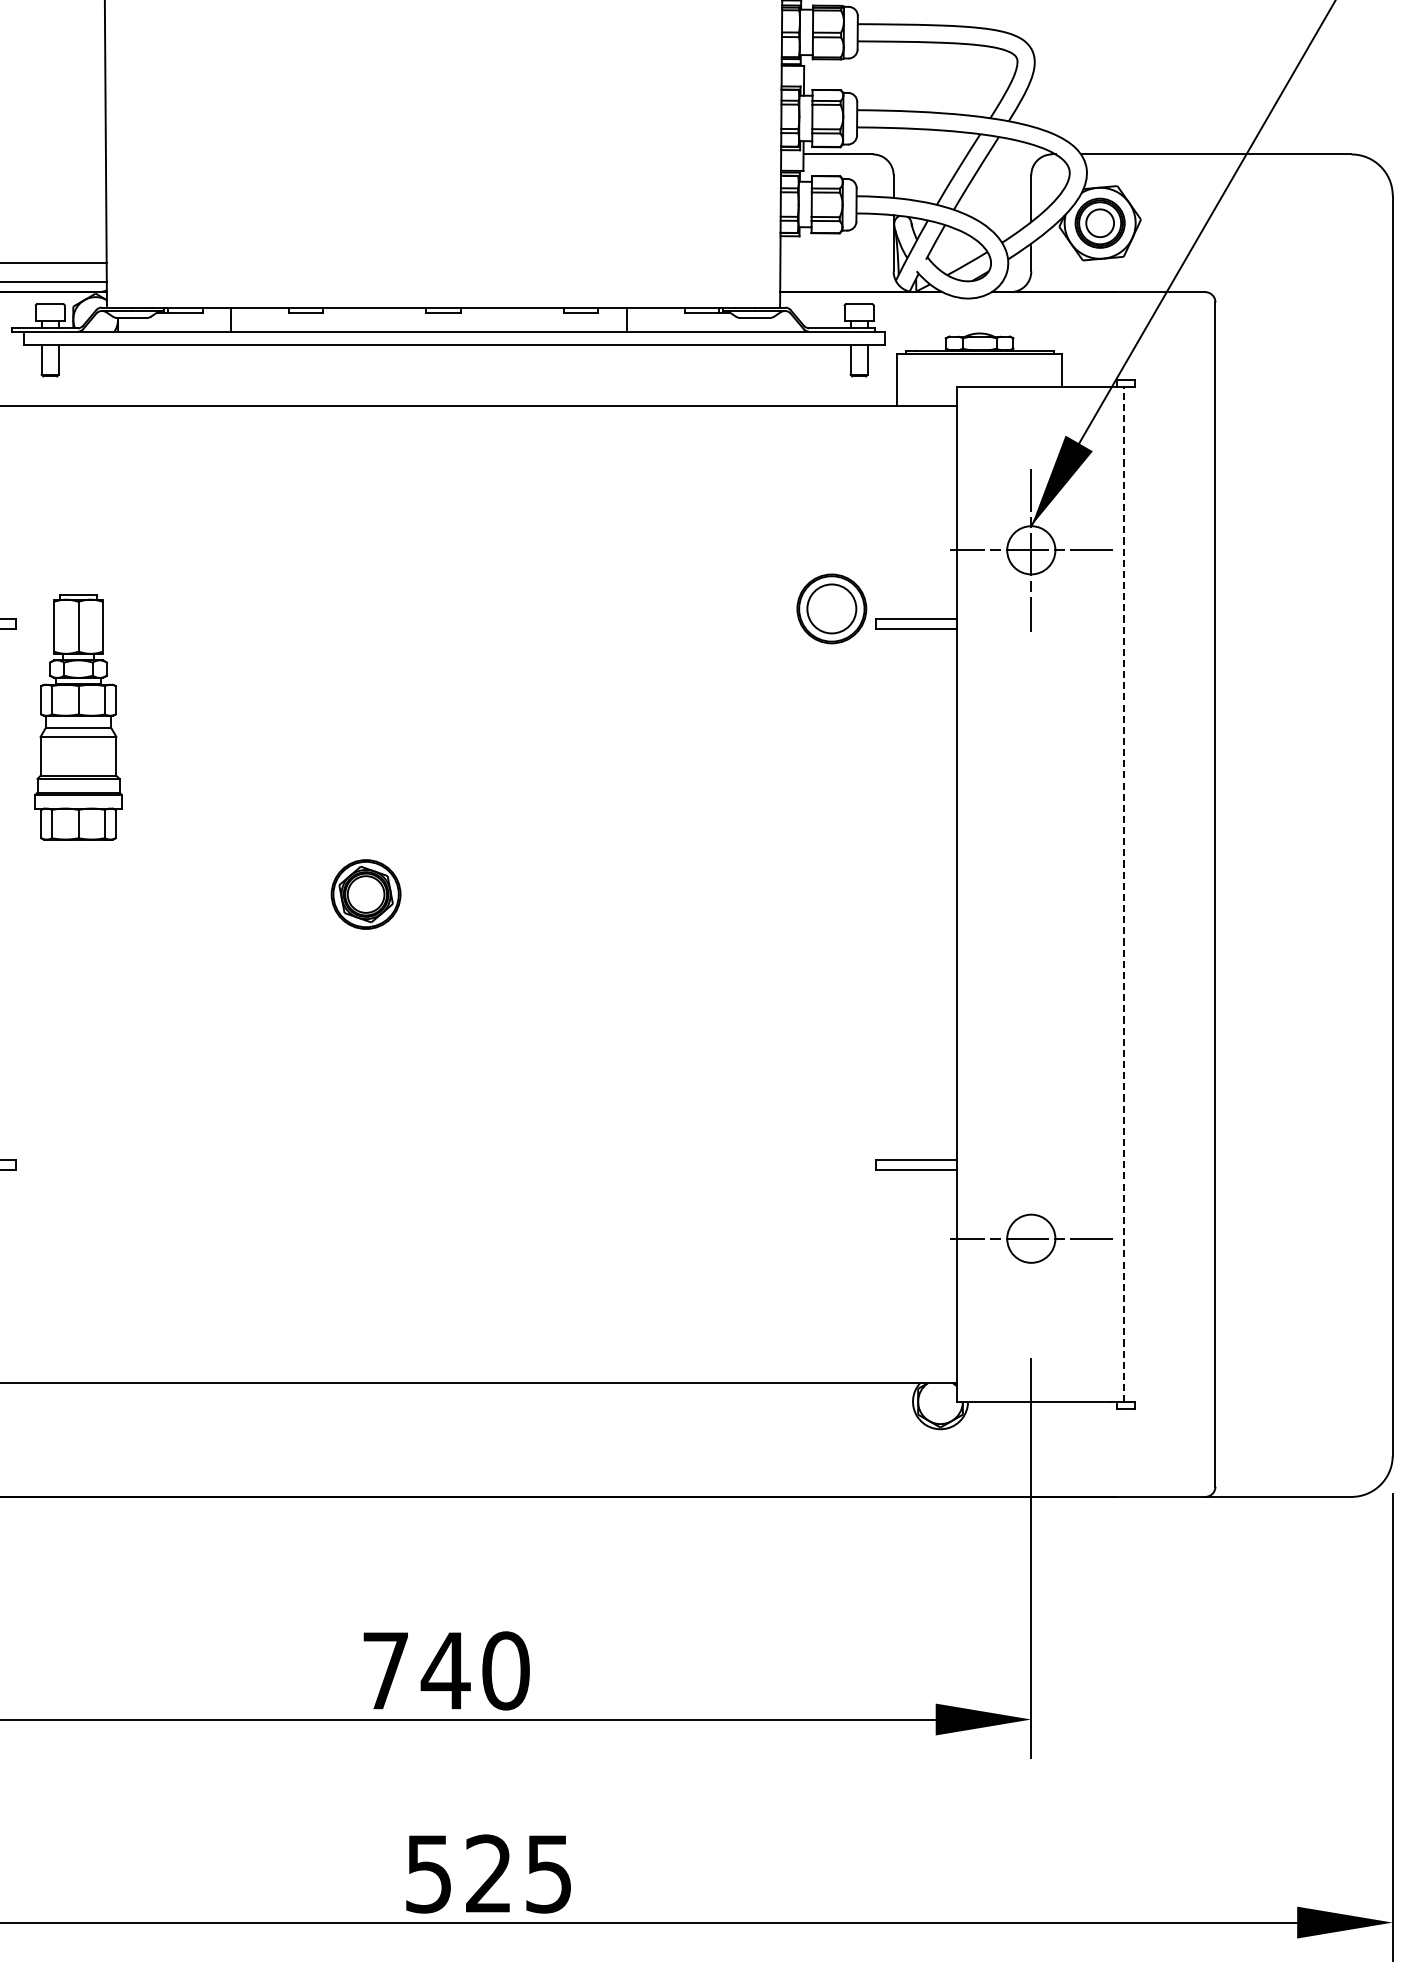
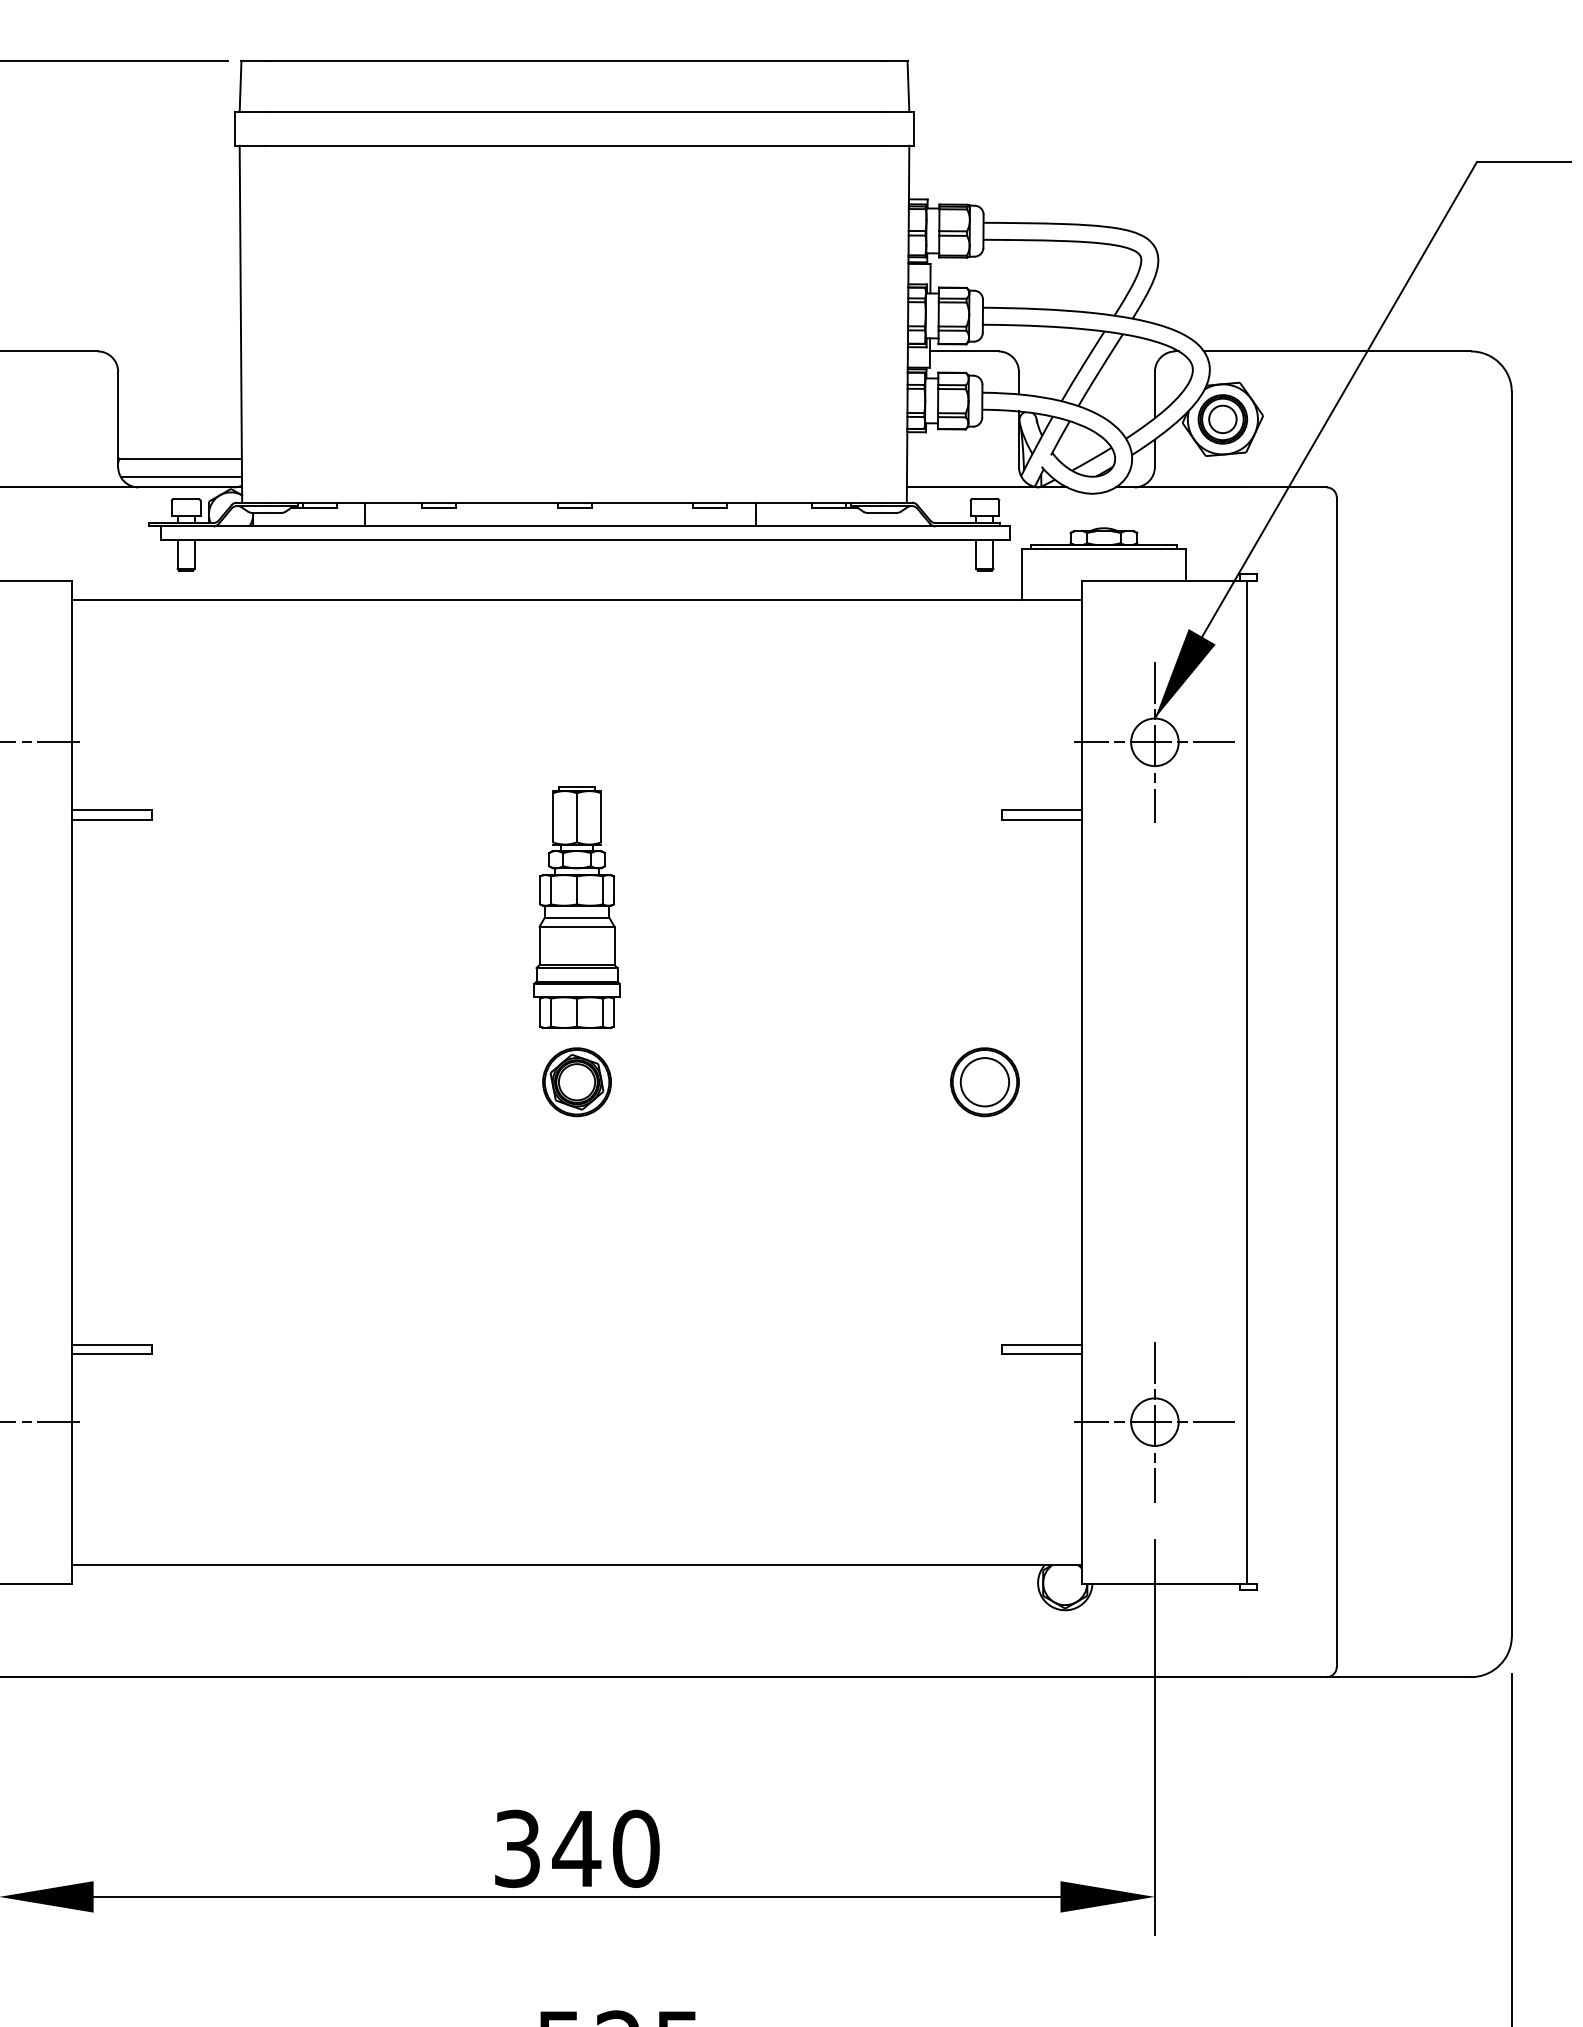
part: (831, 609) -> (984, 1082), moved
part: (77, 717) -> (576, 907), moved
line: (1124, 893) -> (1246, 1081), dashed -> solid
part: (365, 894) -> (576, 1082), moved
line: (1030, 1238) -> (1154, 1421), added
text: (385, 1670) -> (517, 1848), 740 -> 340

